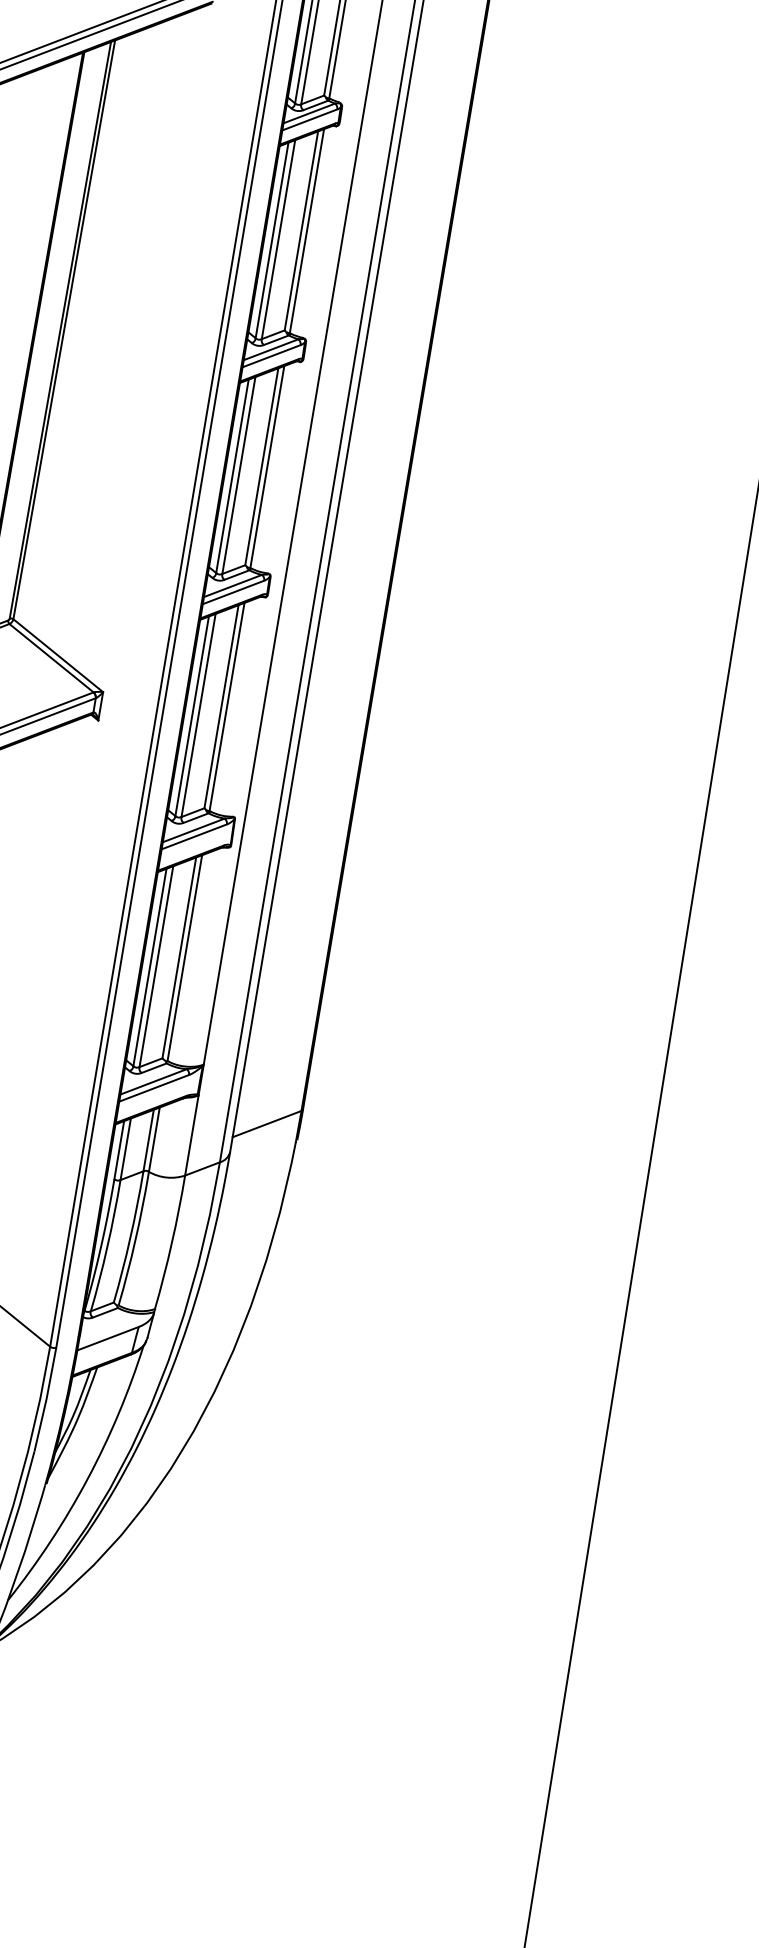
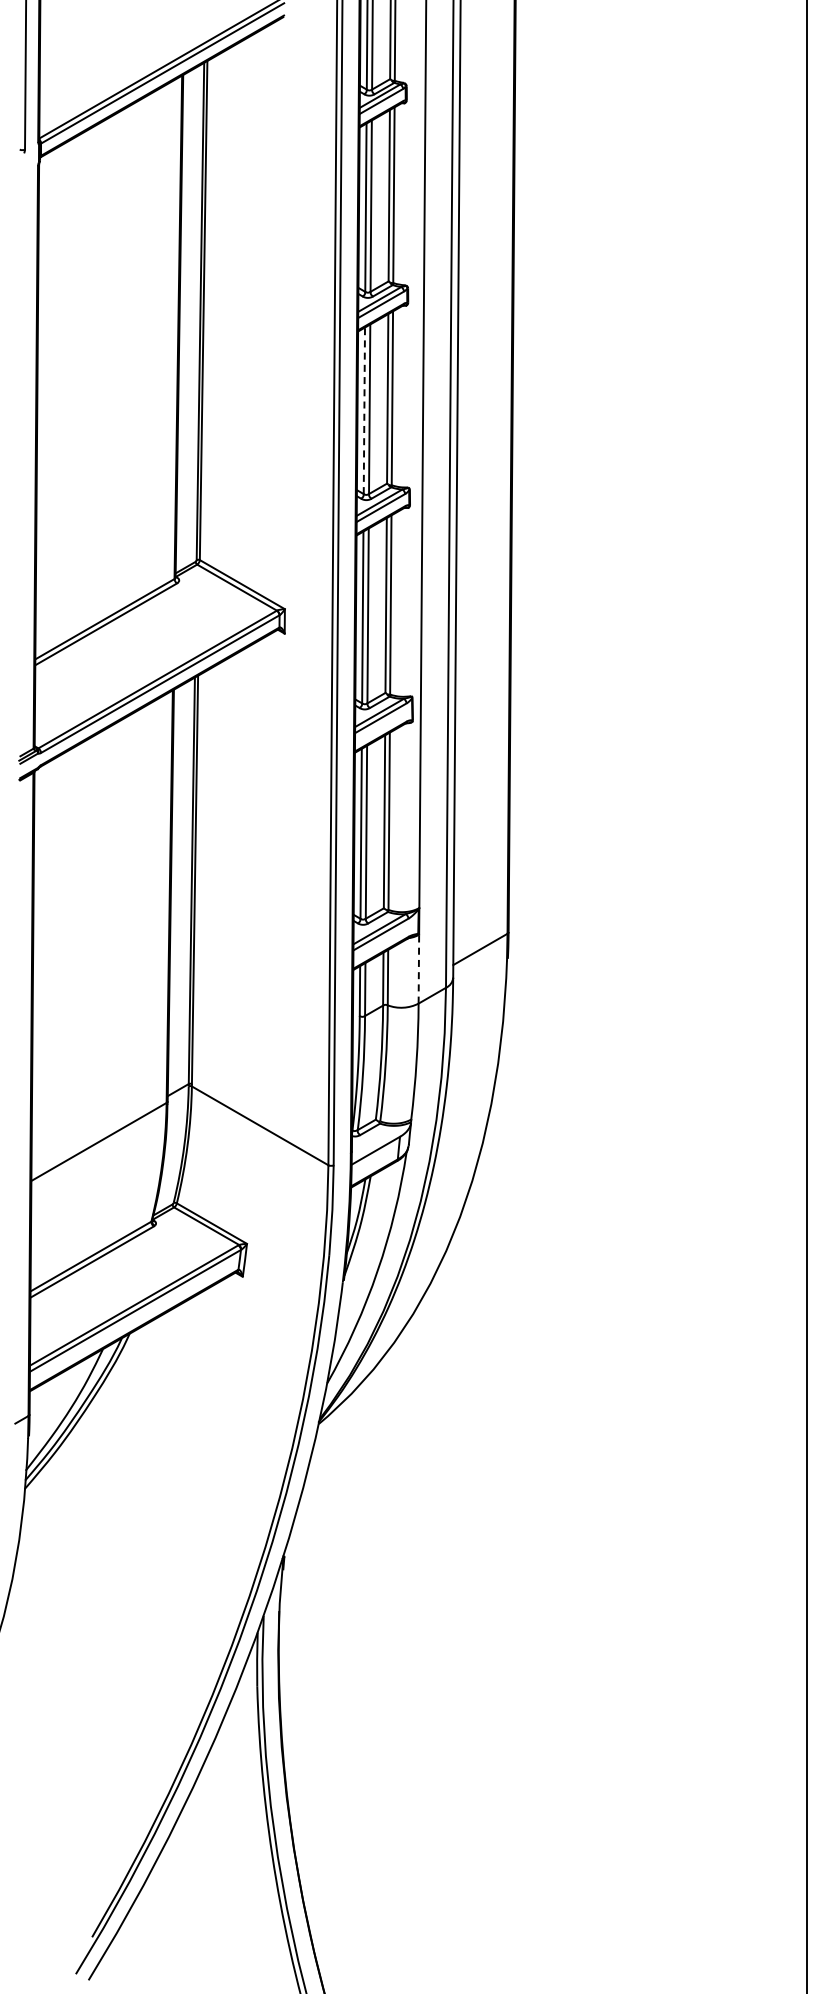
line: (232, 475) -> (364, 410), solid -> dashed
line: (191, 1134) -> (418, 968), solid -> dashed

